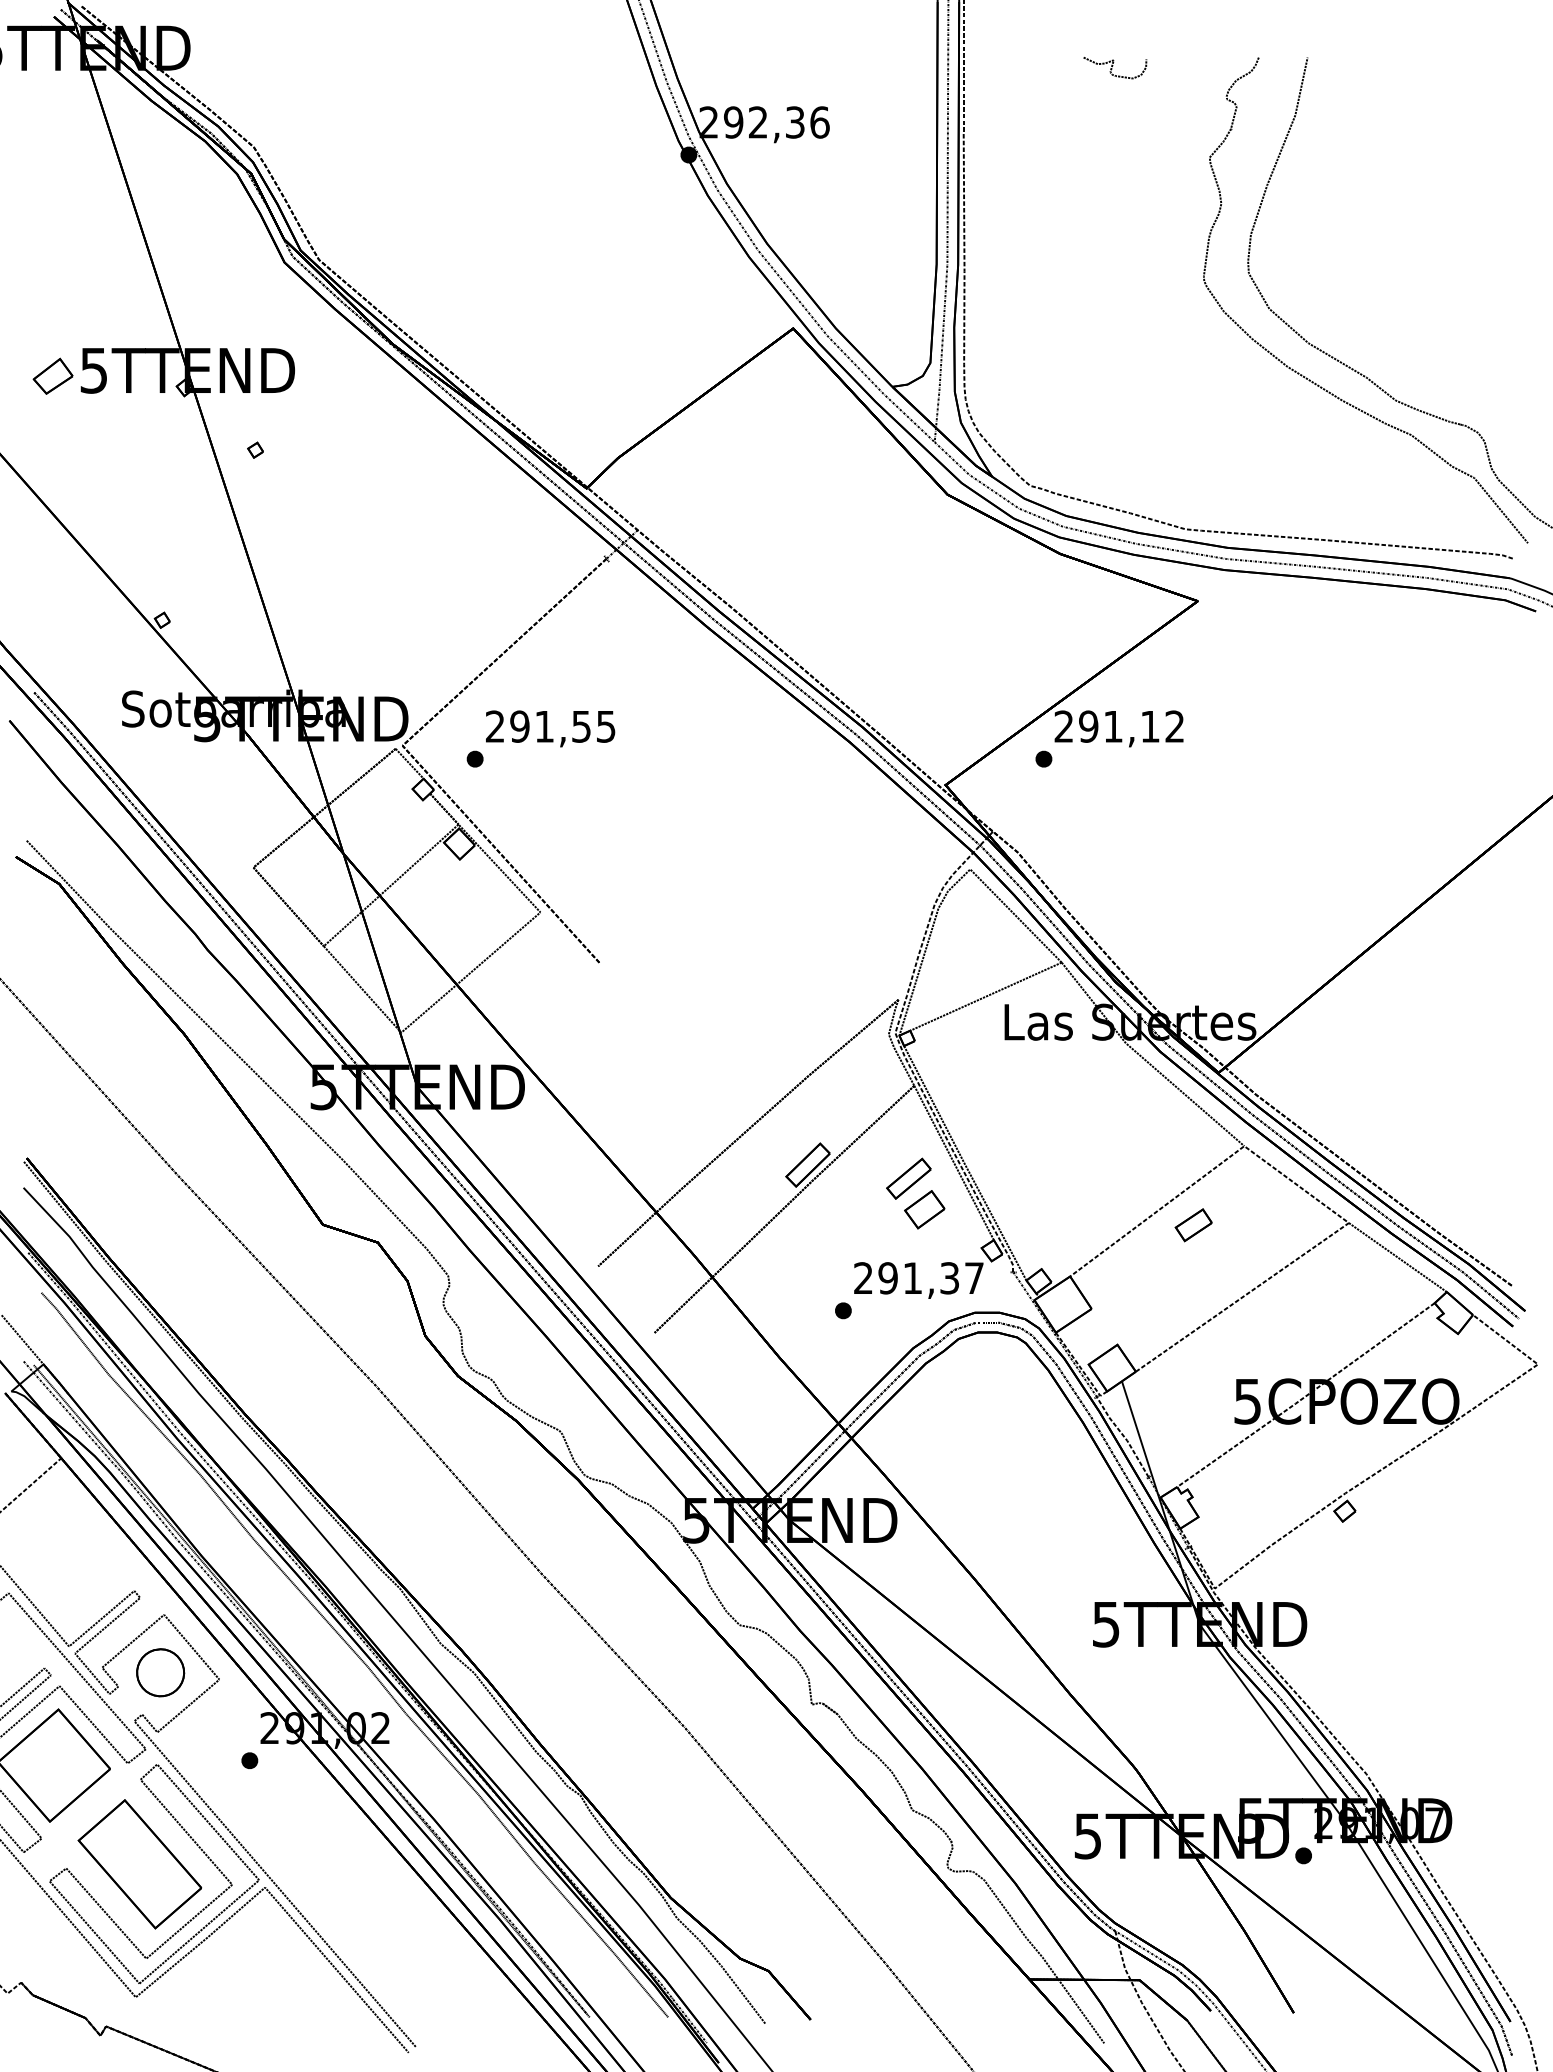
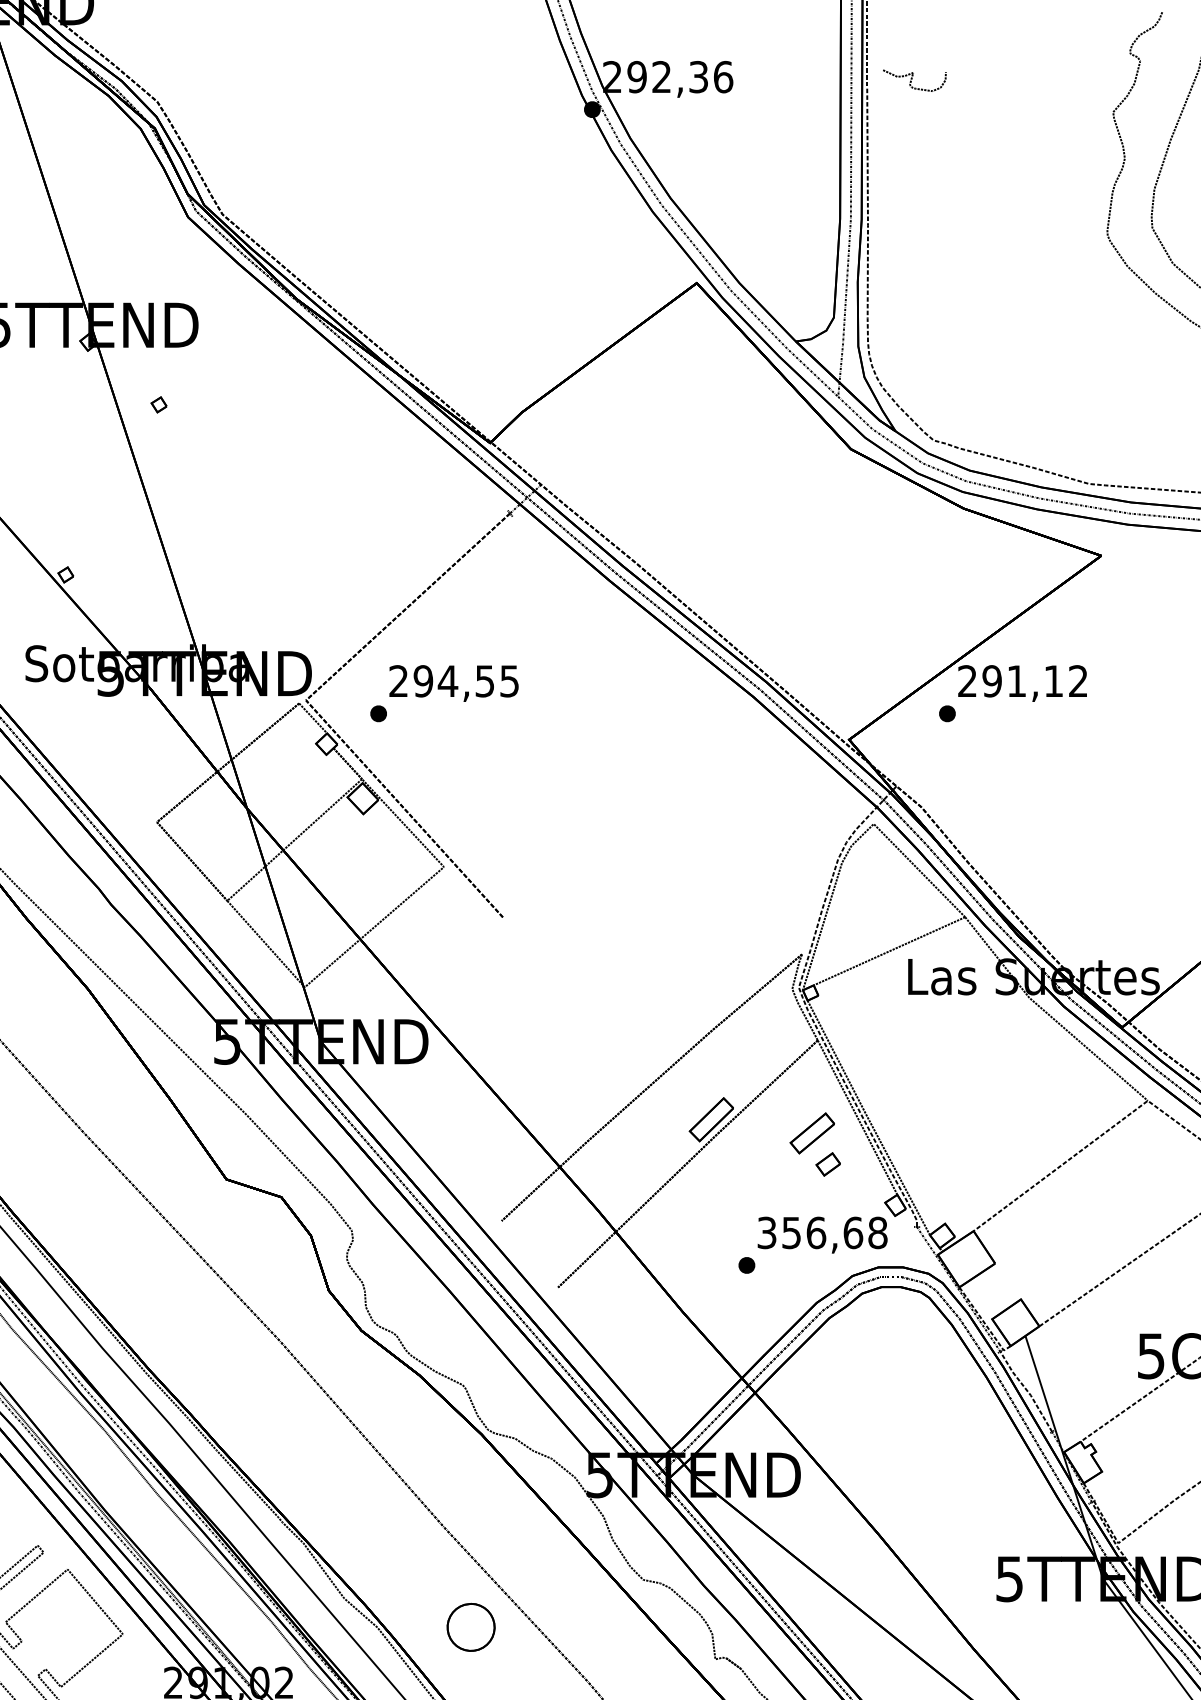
curve: (1112, 68) -> (912, 81), moved
text: (544, 726) -> (448, 681), 291,55 -> 294,55
part: (924, 1209) -> (828, 1164), size x0.6
part: (1193, 1225) -> (1097, 1180), removed
text: (919, 1278) -> (823, 1233), 291,37 -> 356,68
part: (160, 1672) -> (471, 1627), moved

